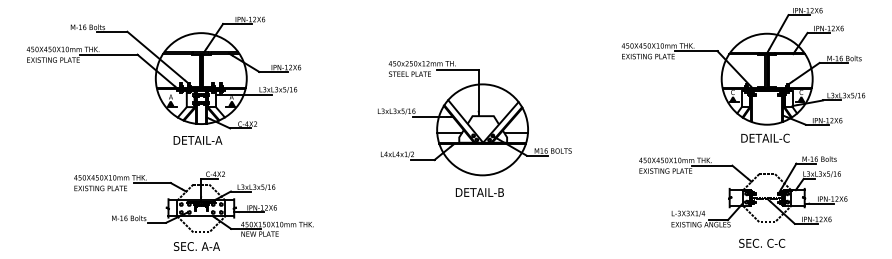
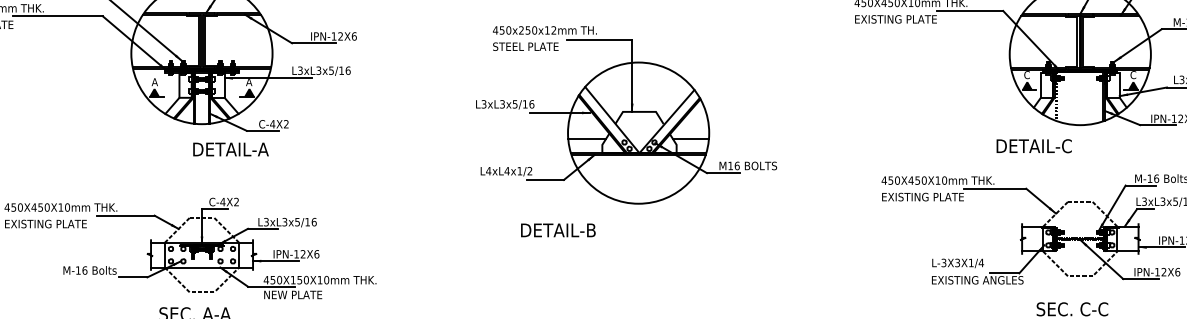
text: (765, 137) -> (1034, 144), moved
text: (197, 140) -> (230, 149), moved
text: (479, 192) -> (557, 230), moved

